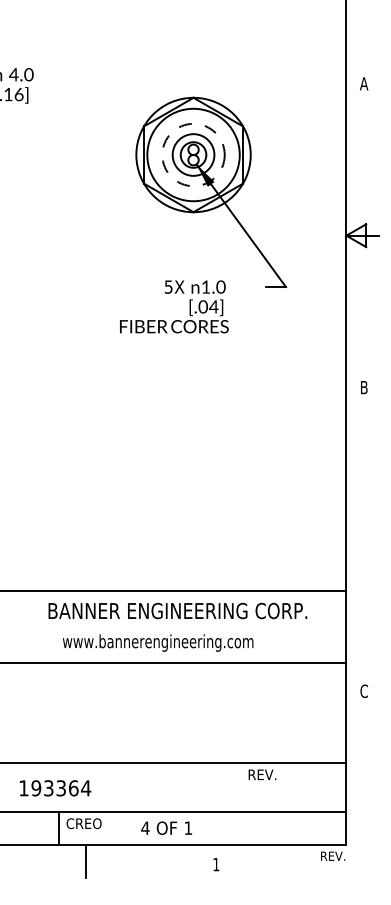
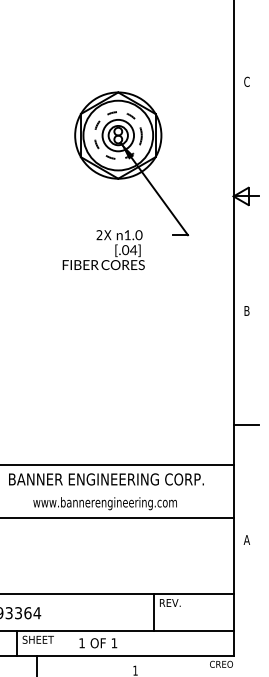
text: (364, 83) -> (247, 81), A -> C
text: (168, 286) -> (99, 234), 5X -> 2X
line: (362, 539) -> (245, 425), added
text: (158, 642) -> (105, 503), moved
text: (363, 691) -> (246, 540), C -> A
line: (240, 786) -> (153, 611), added
text: (87, 823) -> (38, 639), CREO -> SHEET
text: (145, 827) -> (82, 642), 4 -> 1
text: (330, 855) -> (221, 663), REV. -> CREO

